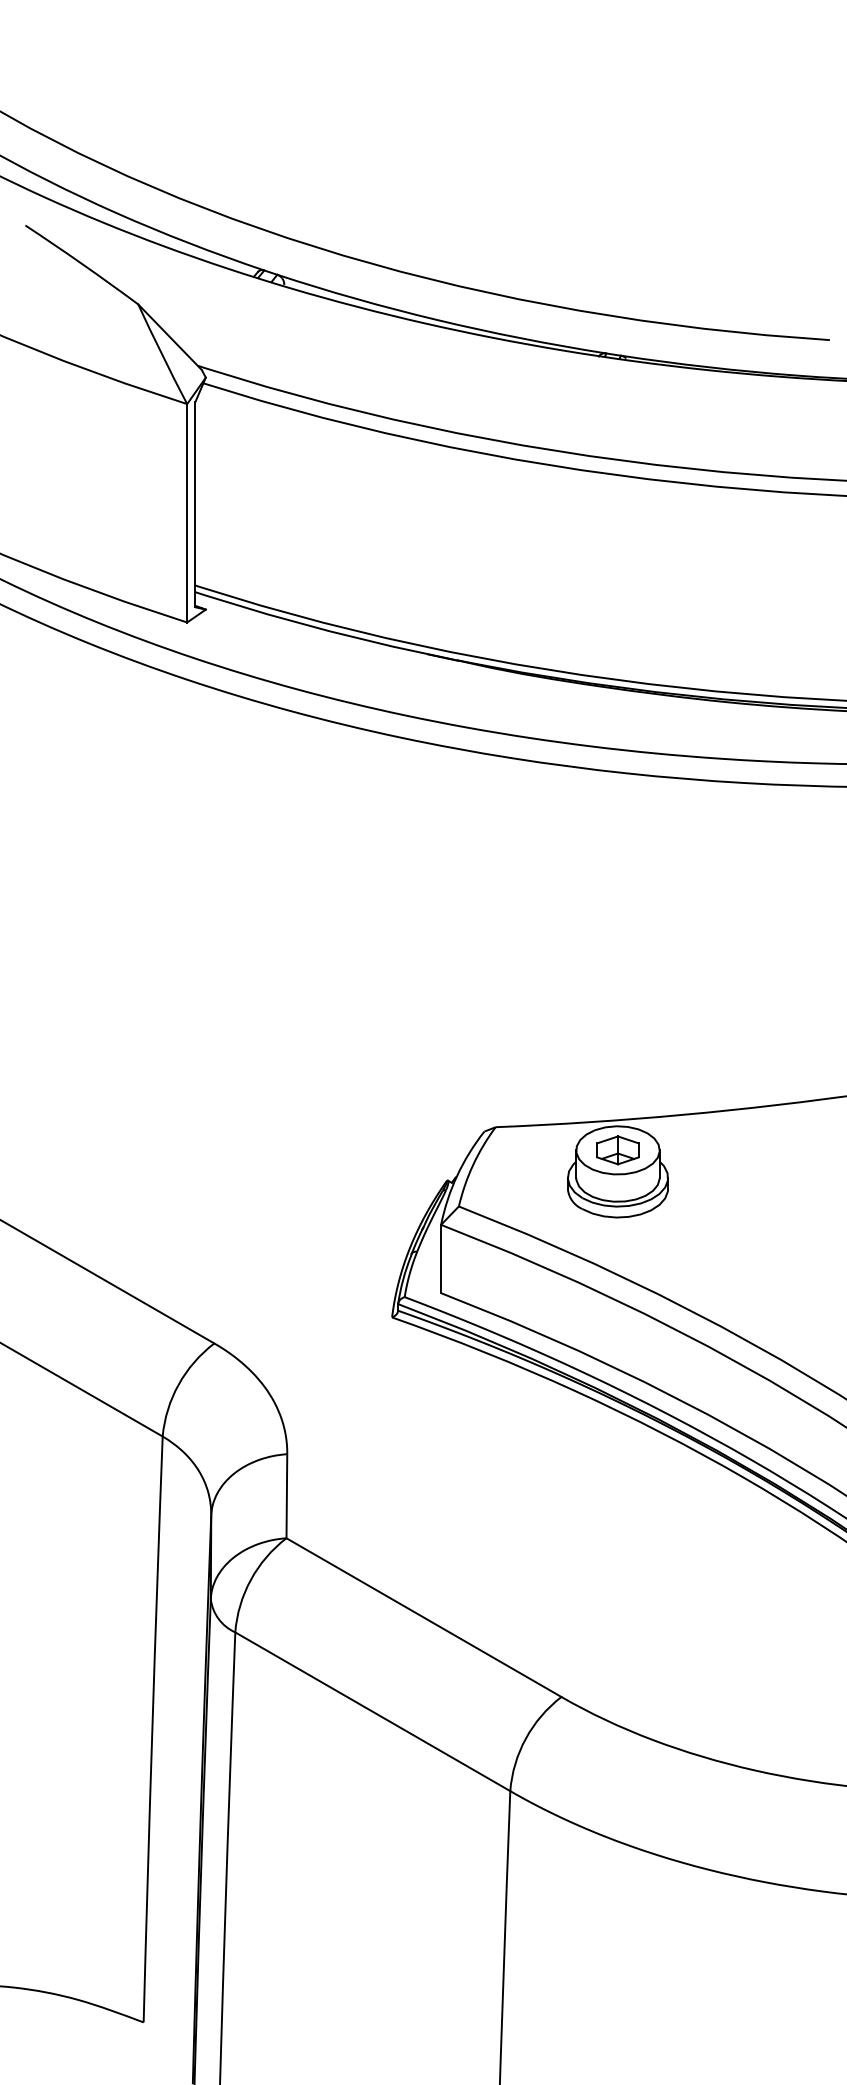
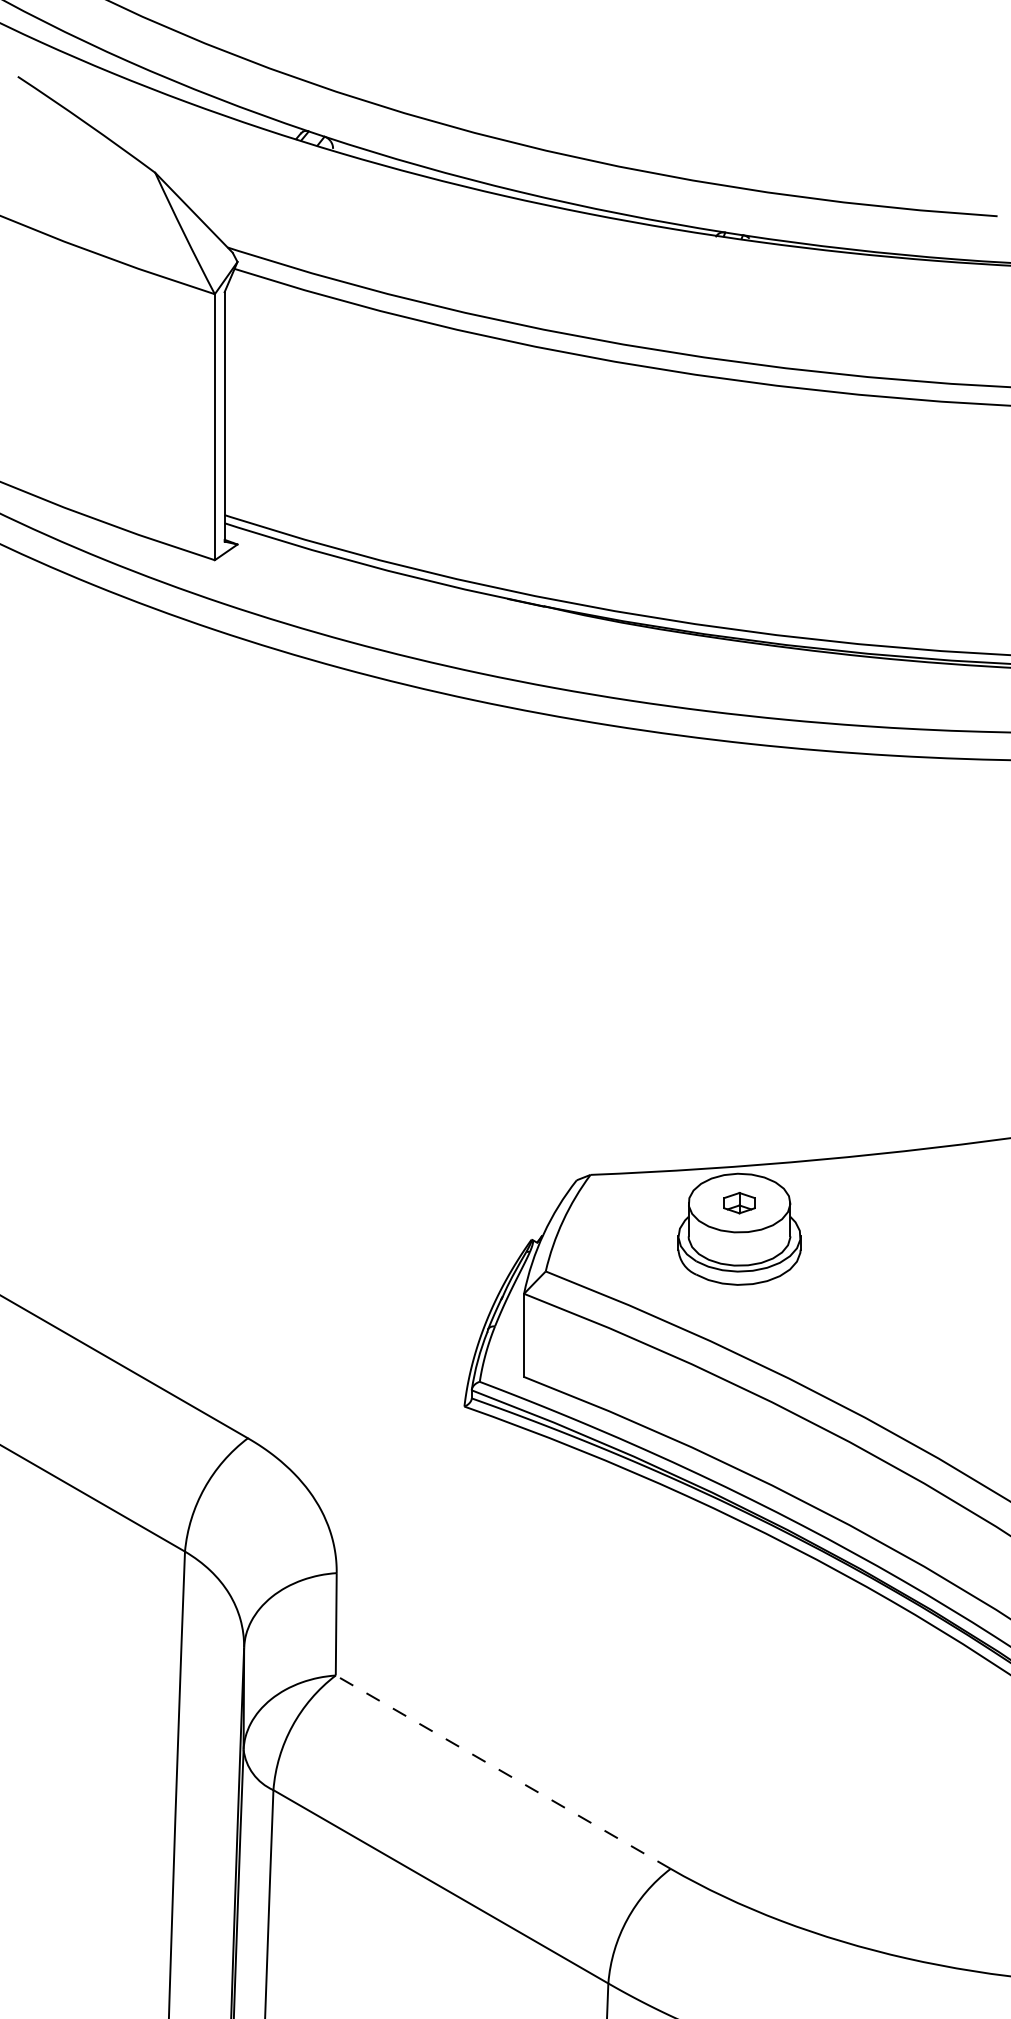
part: (617, 1150) -> (738, 1203), size x0.6
line: (424, 1617) -> (503, 1772), solid -> dashed

